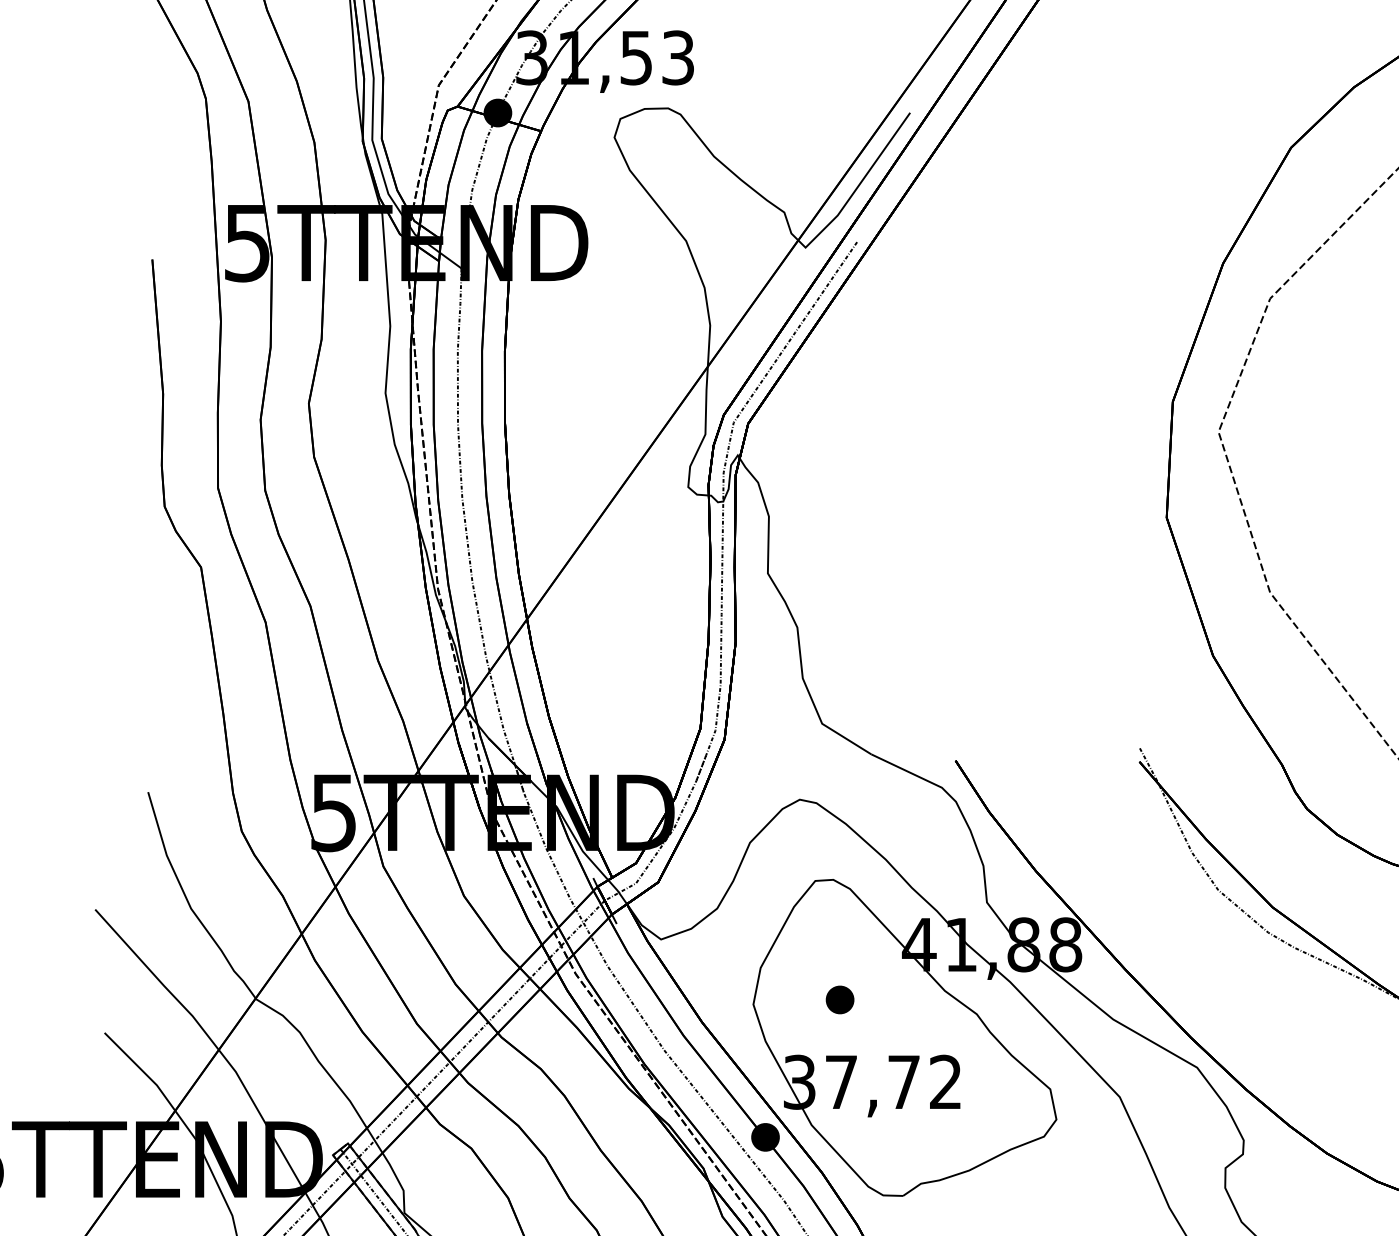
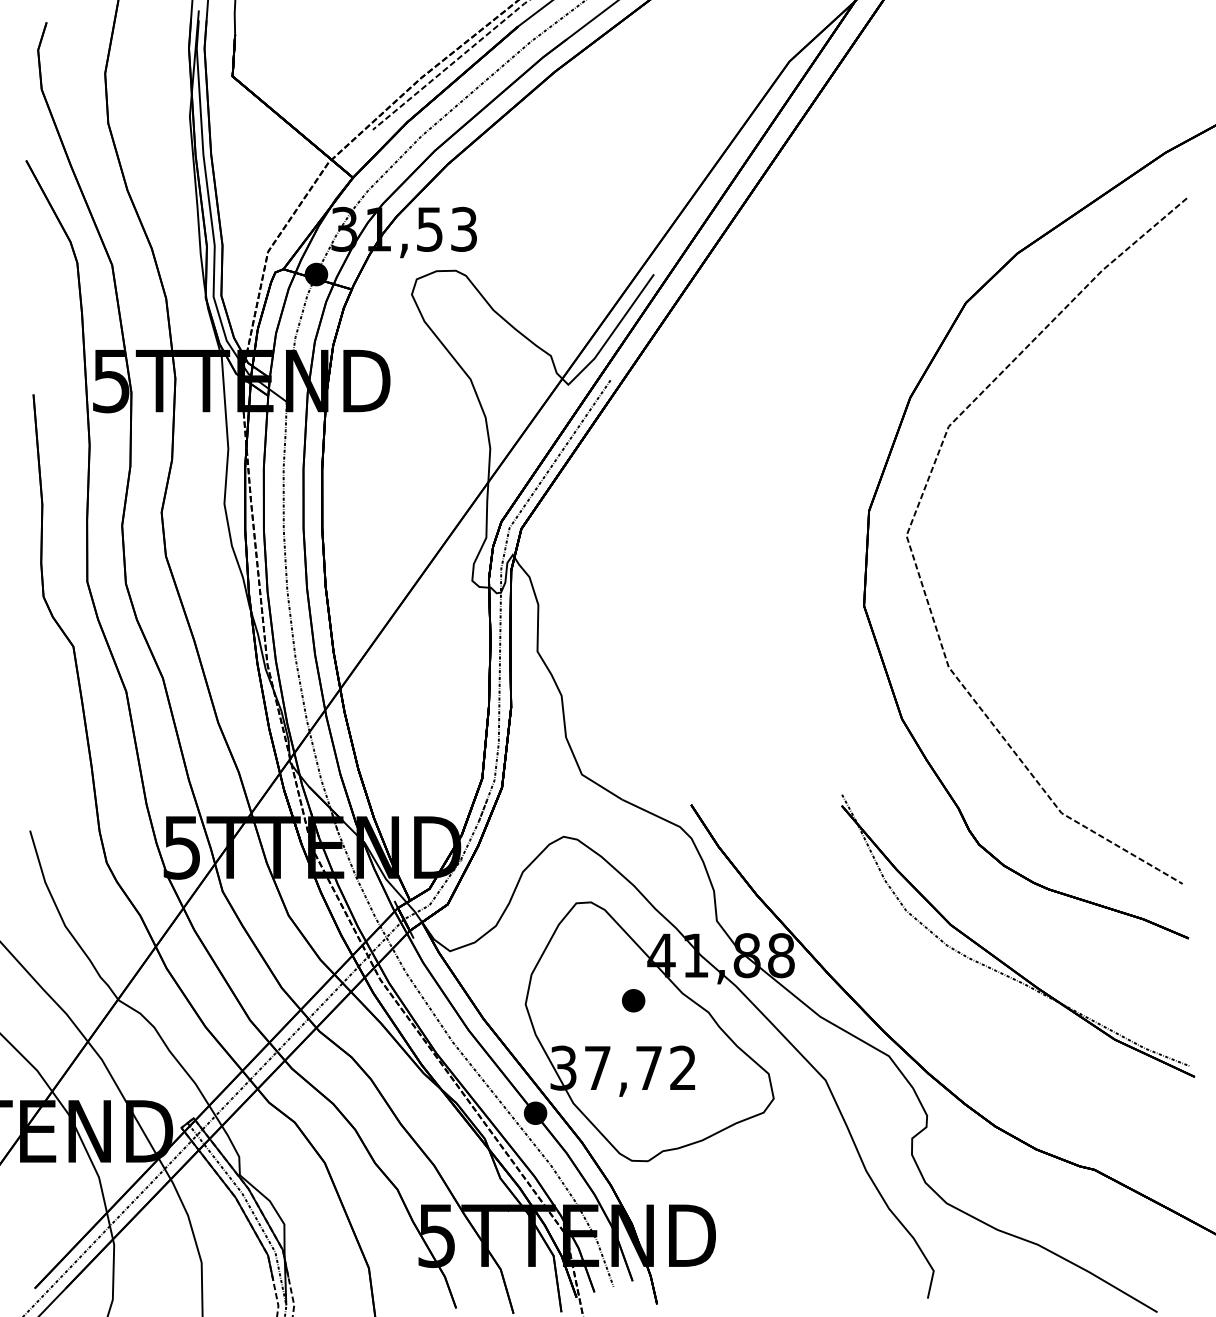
part: (839, 999) -> (633, 1000), moved

